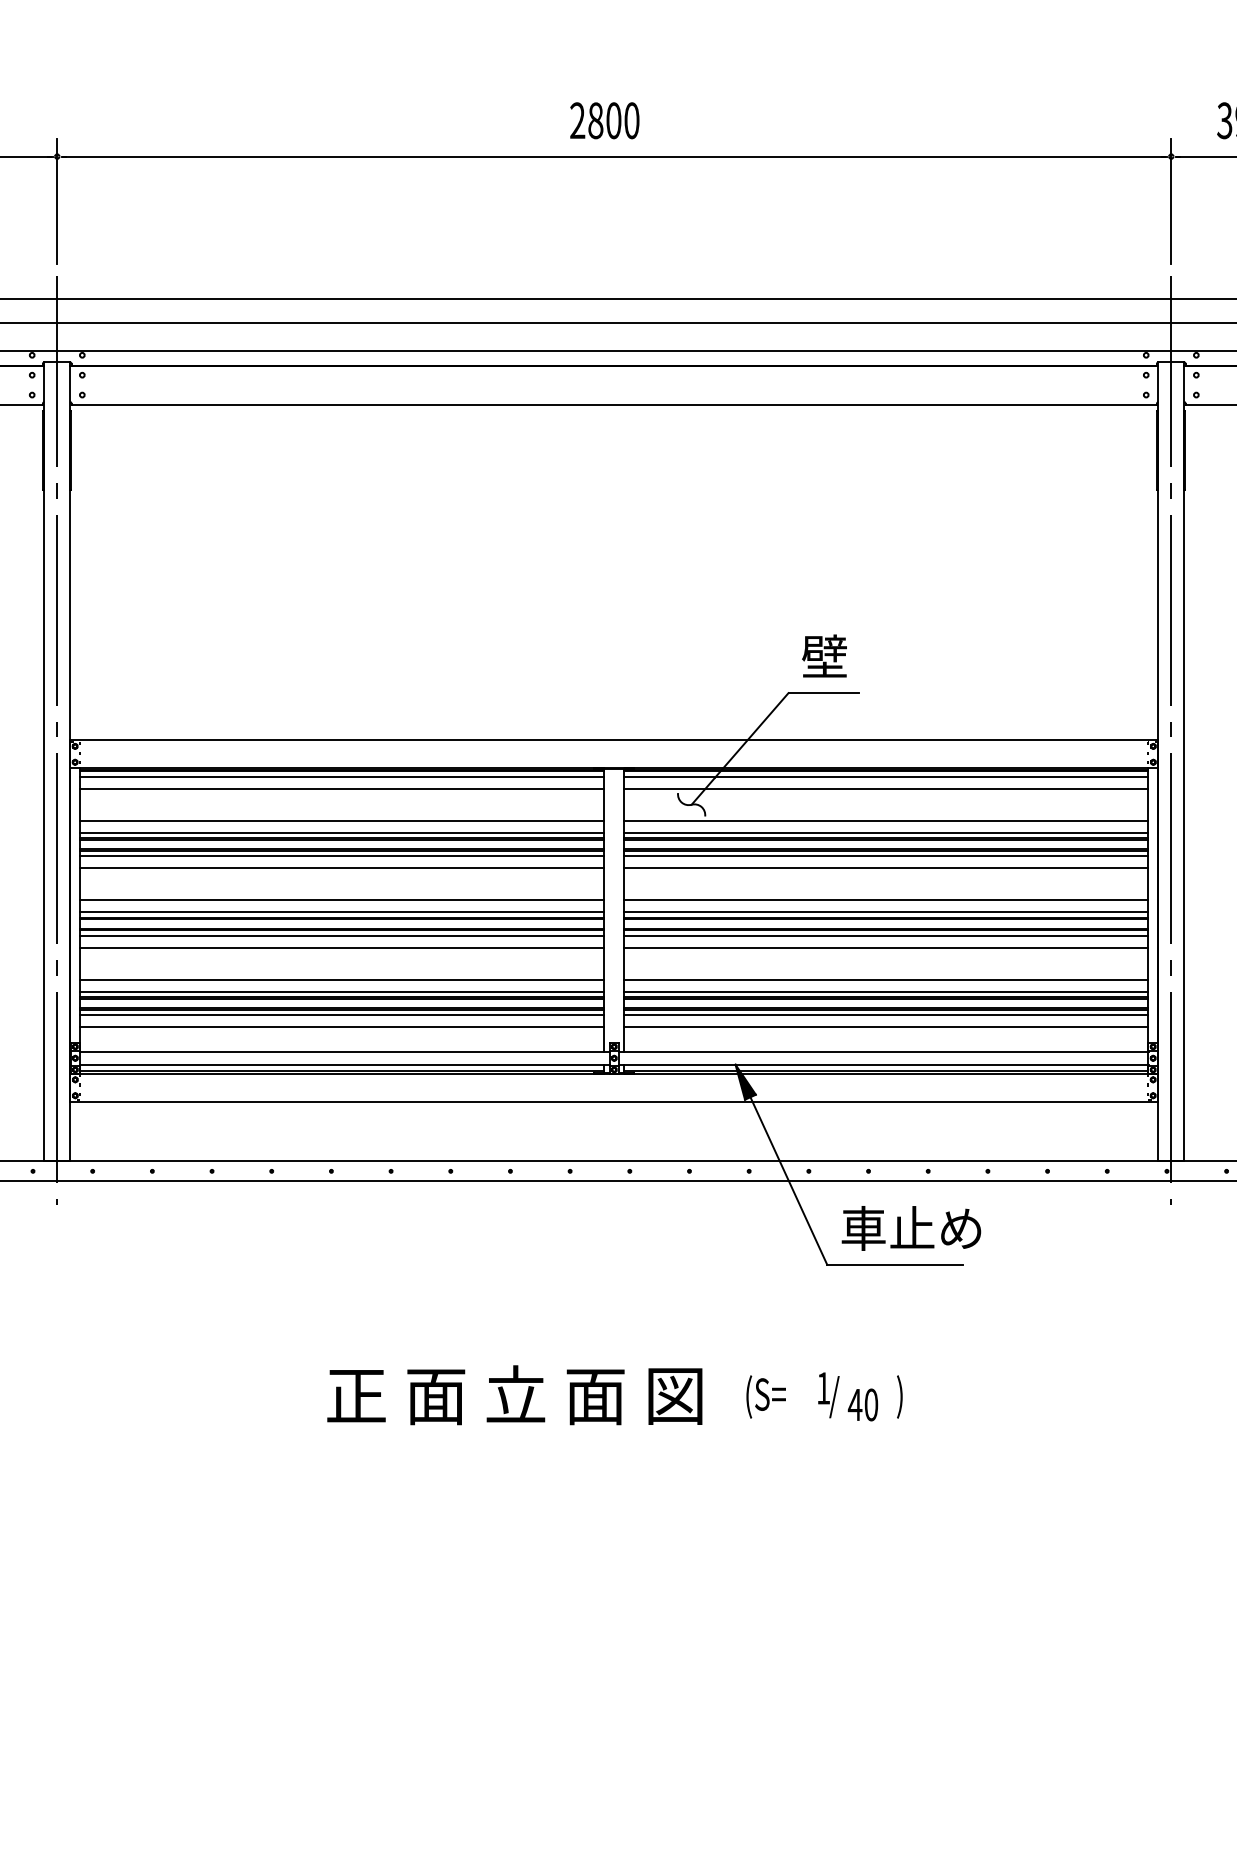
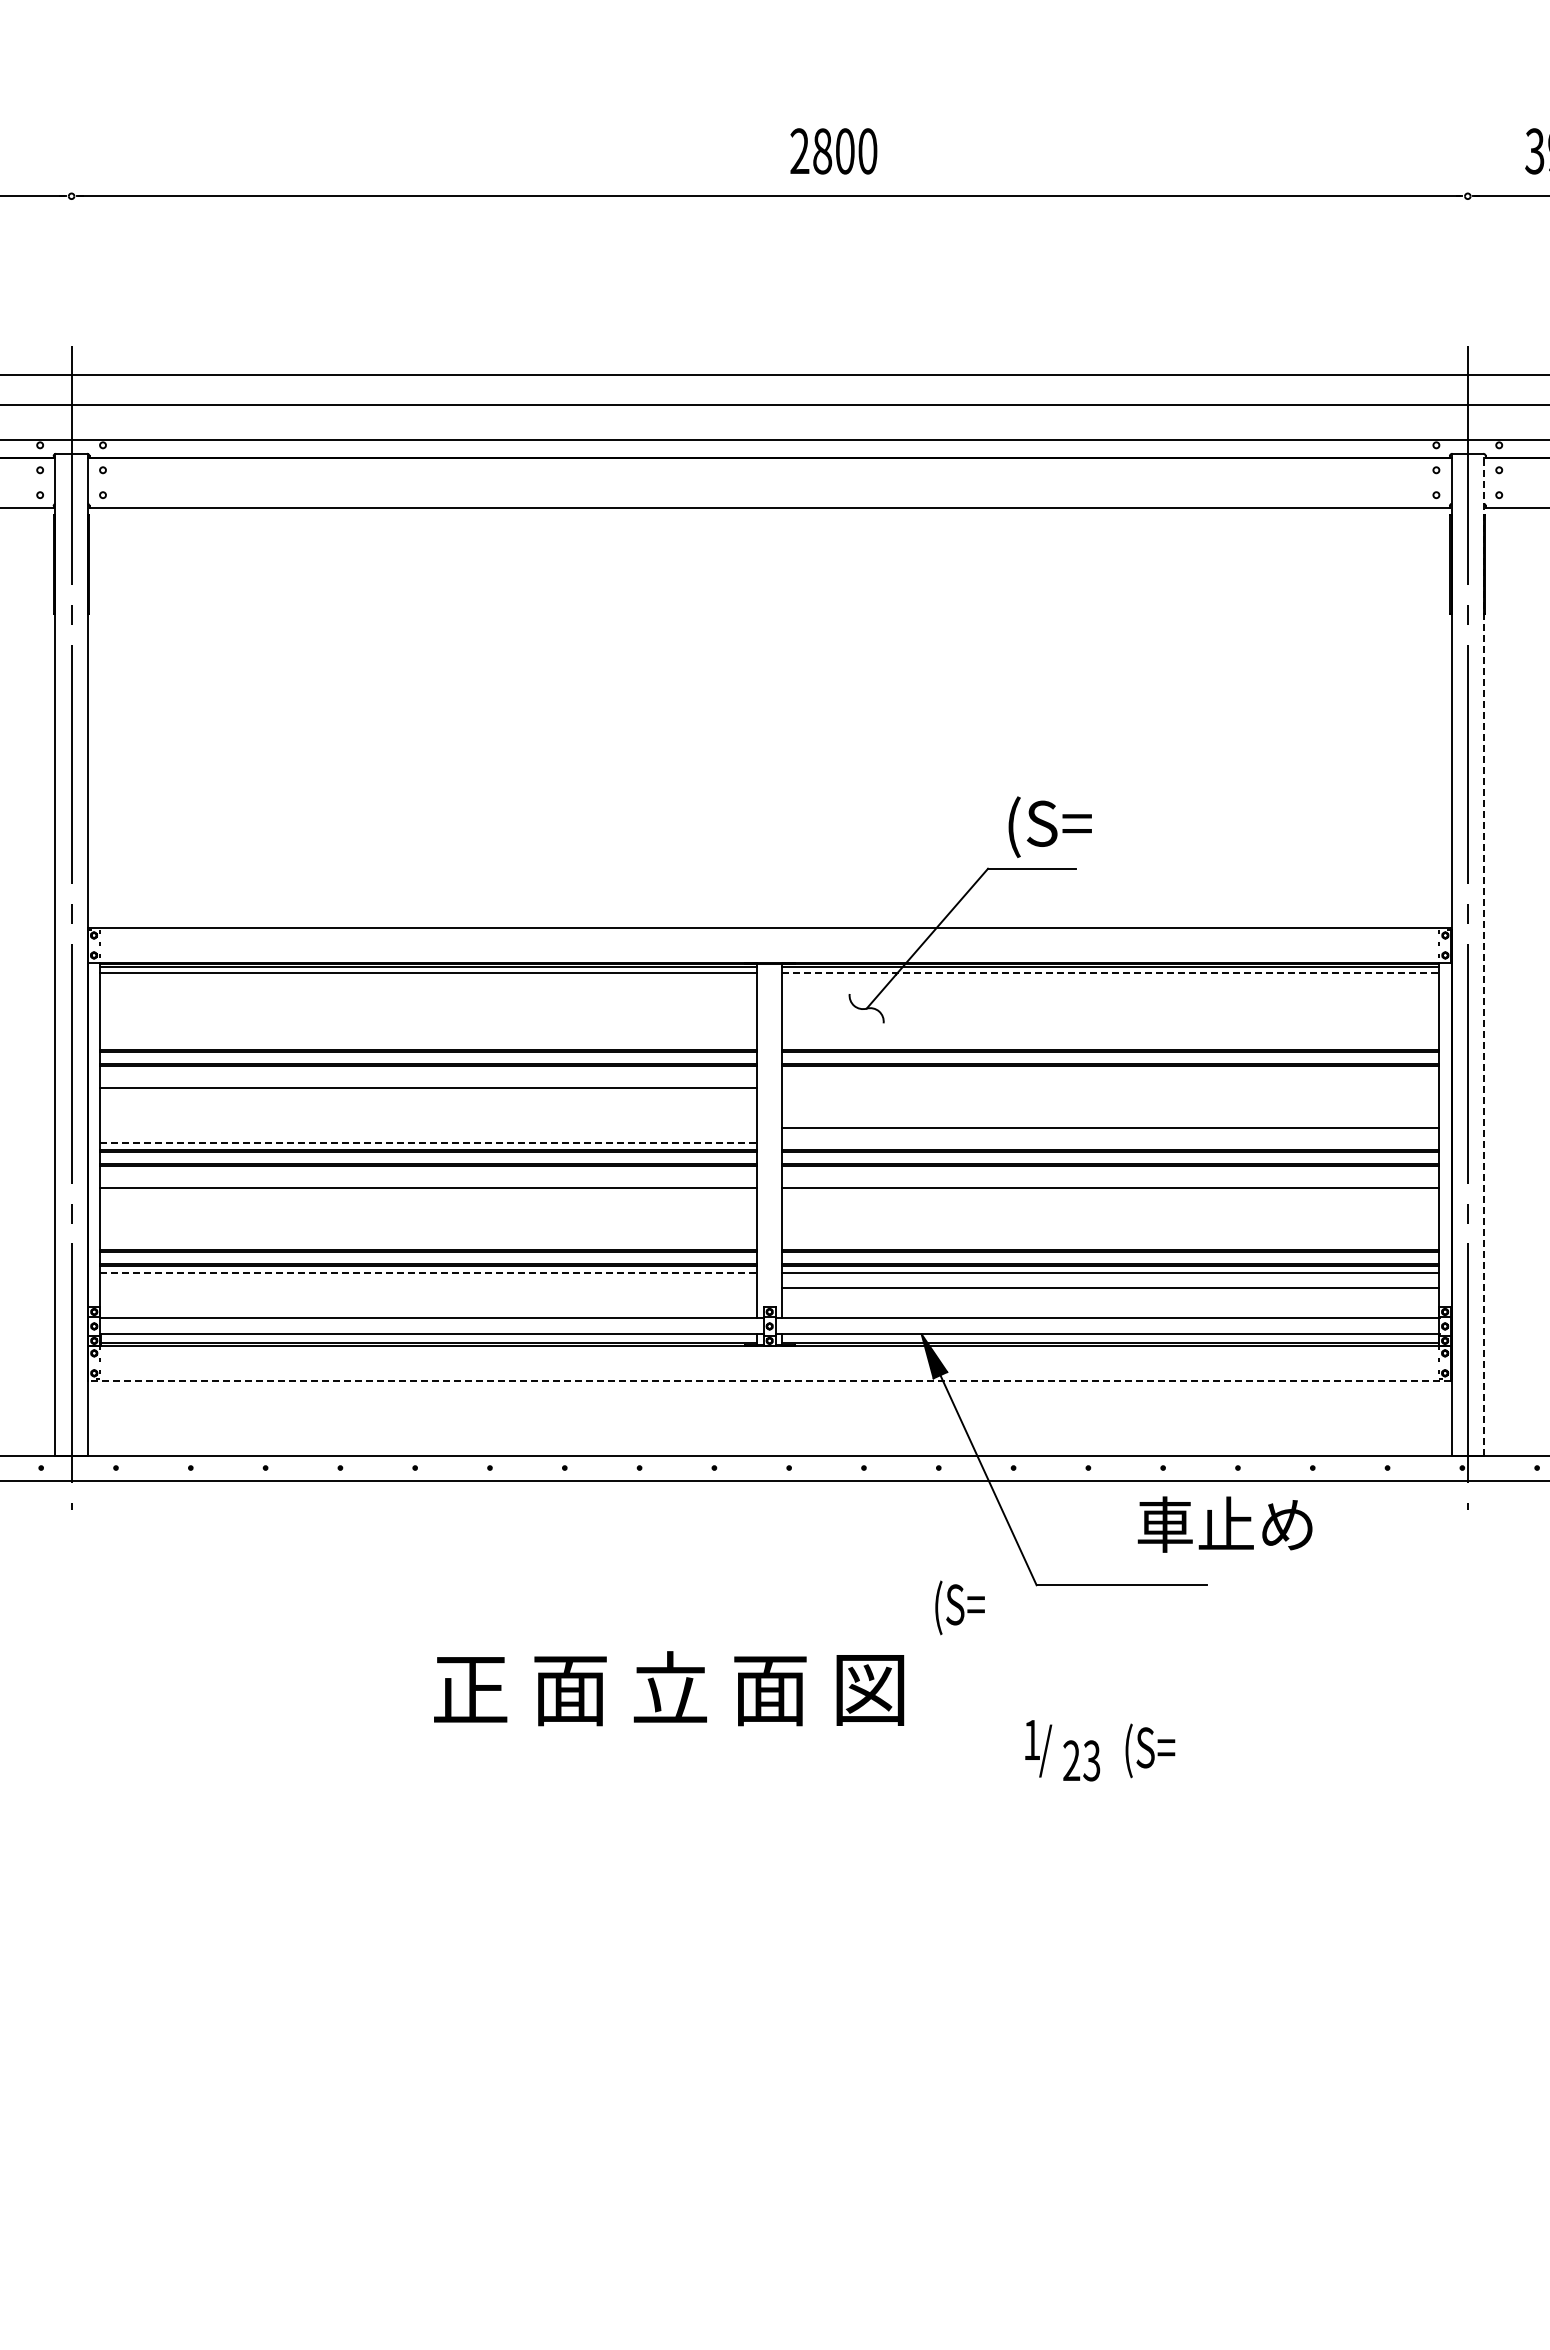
text: (604, 120) -> (833, 151), moved
line: (57, 200) -> (71, 251), removed
line: (1171, 200) -> (1467, 251), removed
text: (835, 659) -> (1047, 826), 壁 -> (S=
line: (1184, 761) -> (1484, 954), solid -> dashed
line: (886, 776) -> (1111, 973), solid -> dashed
line: (342, 788) -> (428, 988), removed
line: (886, 788) -> (1110, 988), removed
line: (342, 820) -> (428, 1028), removed
line: (886, 820) -> (1110, 1028), removed
line: (342, 832) -> (428, 1043), removed
line: (886, 832) -> (1110, 1043), removed
line: (342, 856) -> (428, 1073), removed
line: (886, 856) -> (1110, 1073), removed
line: (886, 868) -> (1110, 1088), removed
line: (342, 900) -> (428, 1128), removed
line: (342, 912) -> (429, 1143), solid -> dashed
line: (886, 912) -> (1110, 1143), removed
line: (342, 935) -> (428, 1172), removed
line: (886, 935) -> (1110, 1172), removed
line: (342, 979) -> (428, 1227), removed
line: (886, 979) -> (1110, 1227), removed
line: (342, 992) -> (428, 1243), removed
line: (886, 992) -> (1110, 1243), removed
line: (342, 1015) -> (429, 1272), solid -> dashed
line: (342, 1027) -> (428, 1287), removed
line: (614, 1101) -> (769, 1380), solid -> dashed
text: (910, 1228) -> (1224, 1524), moved
text: (515, 1395) -> (669, 1688), moved
text: (765, 1396) -> (959, 1607), moved
text: (917, 1396) -> (1149, 1750), ) -> (S=
text: (863, 1404) -> (1081, 1760), 40 -> 23

